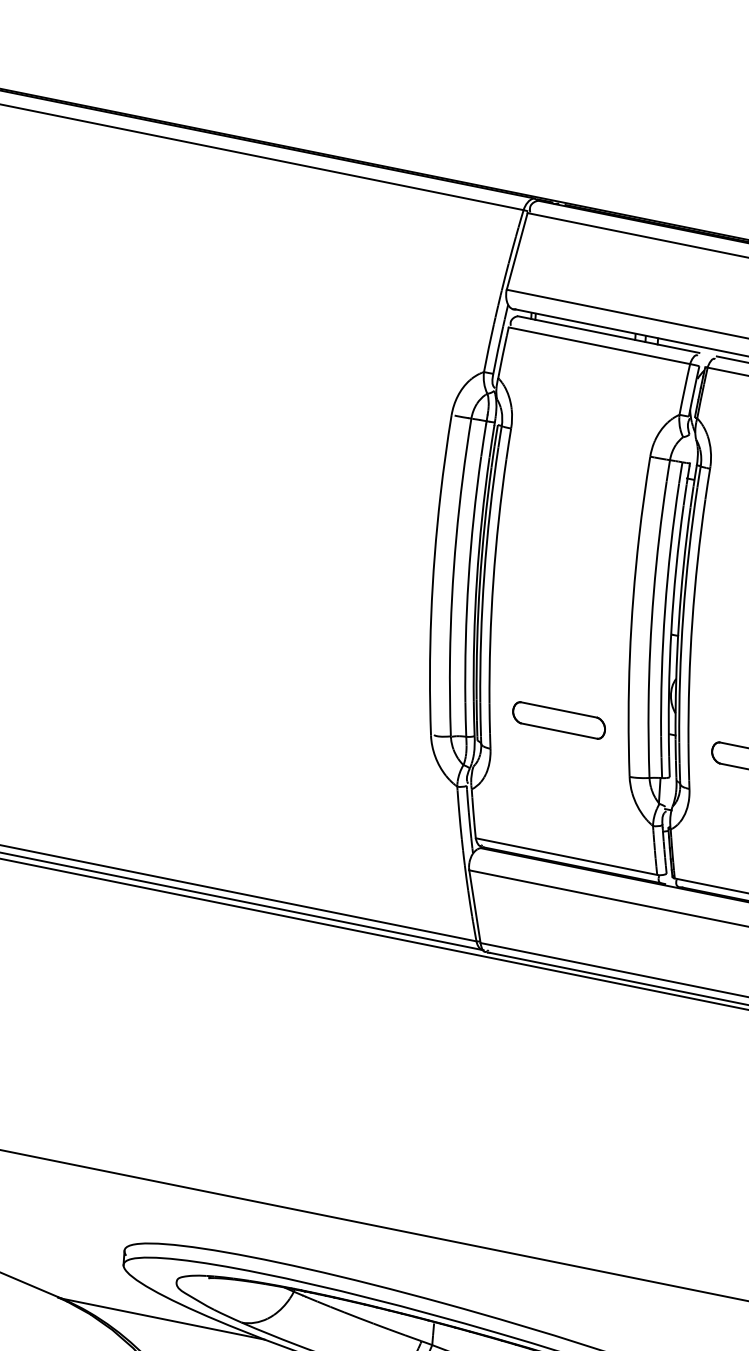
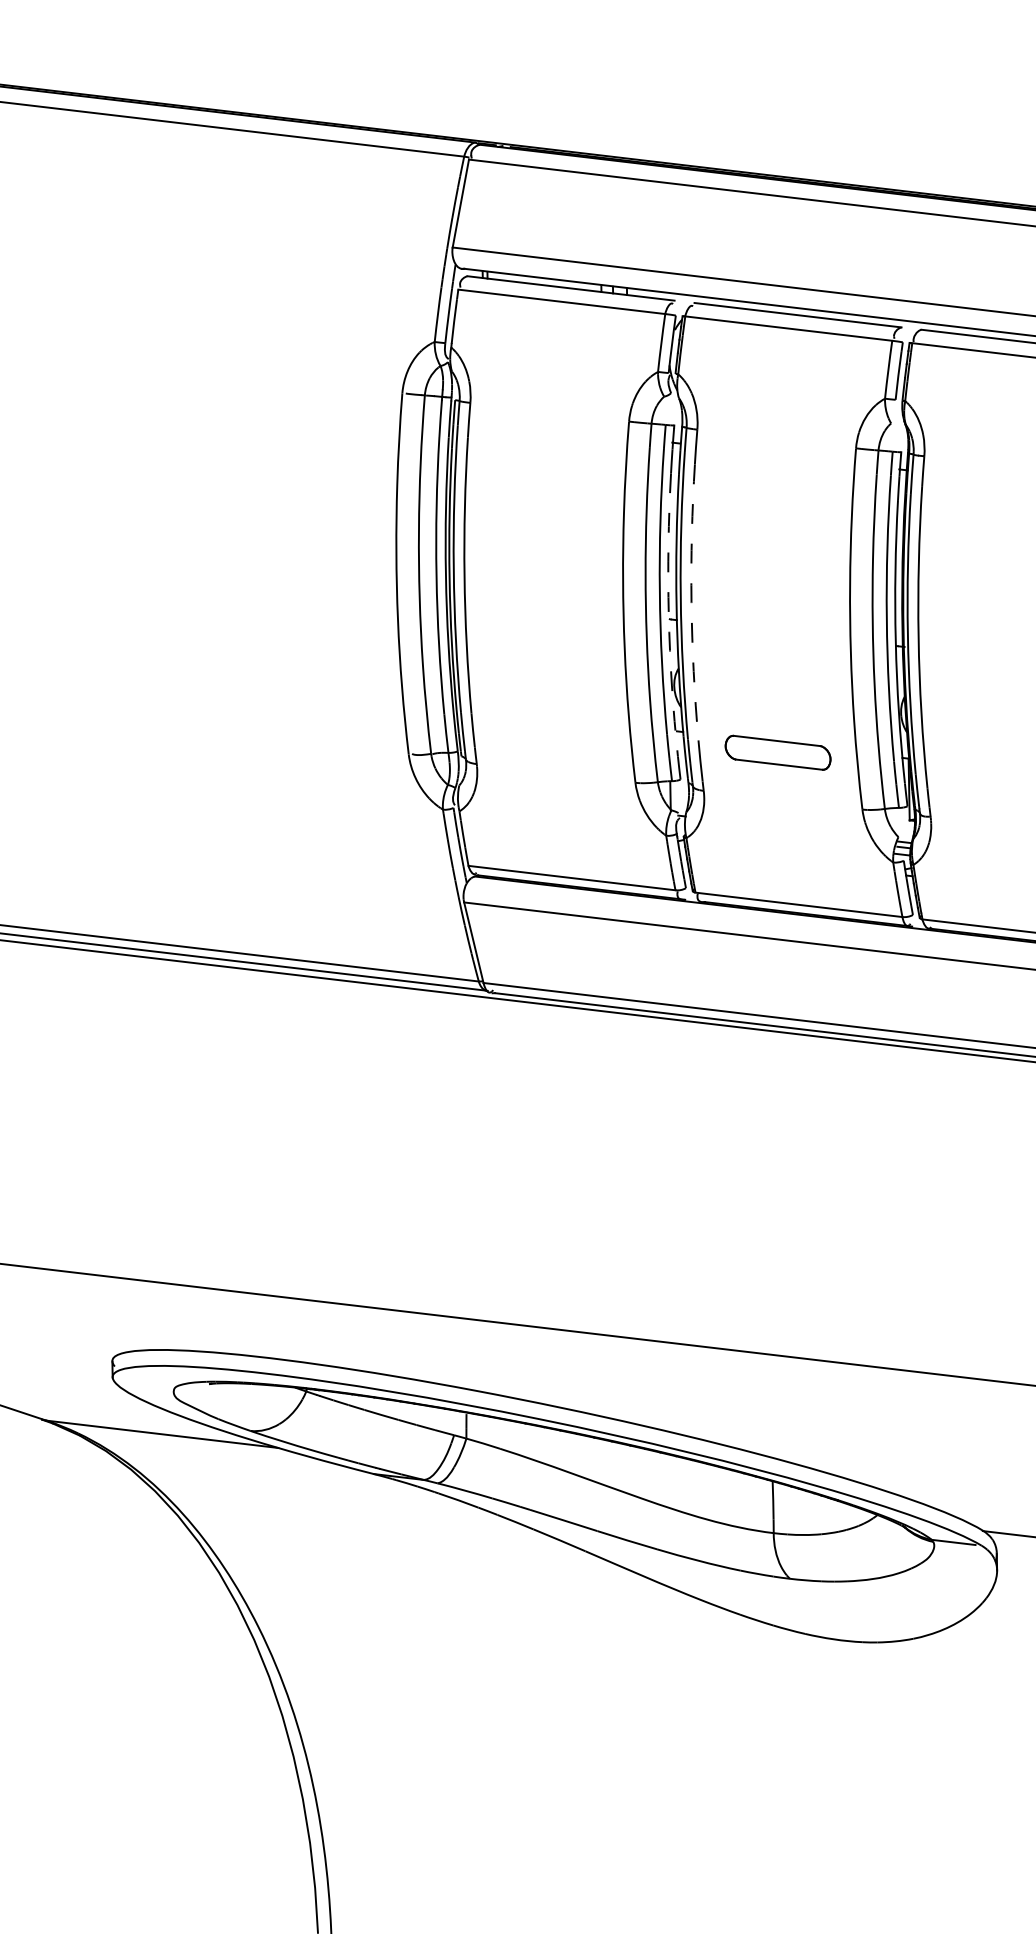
arc: (692, 621) -> (691, 602), solid -> dashed
arc: (671, 631) -> (668, 615), solid -> dashed
part: (558, 719) -> (550, 725), removed

